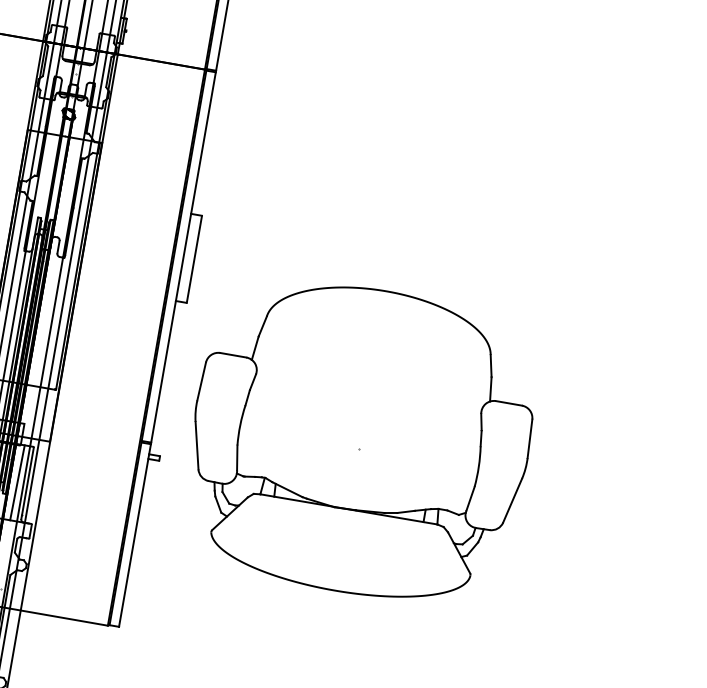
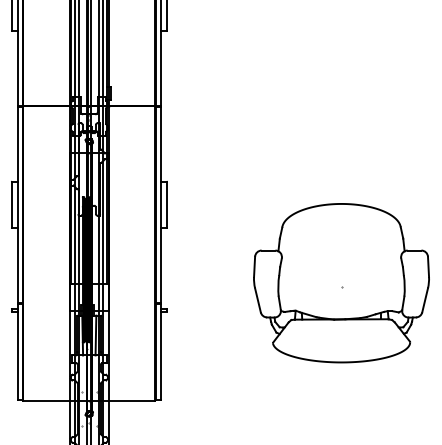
part: (360, 441) -> (341, 283), moved

